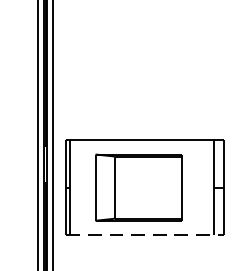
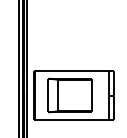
line: (146, 234) -> (74, 119), dashed -> solid

